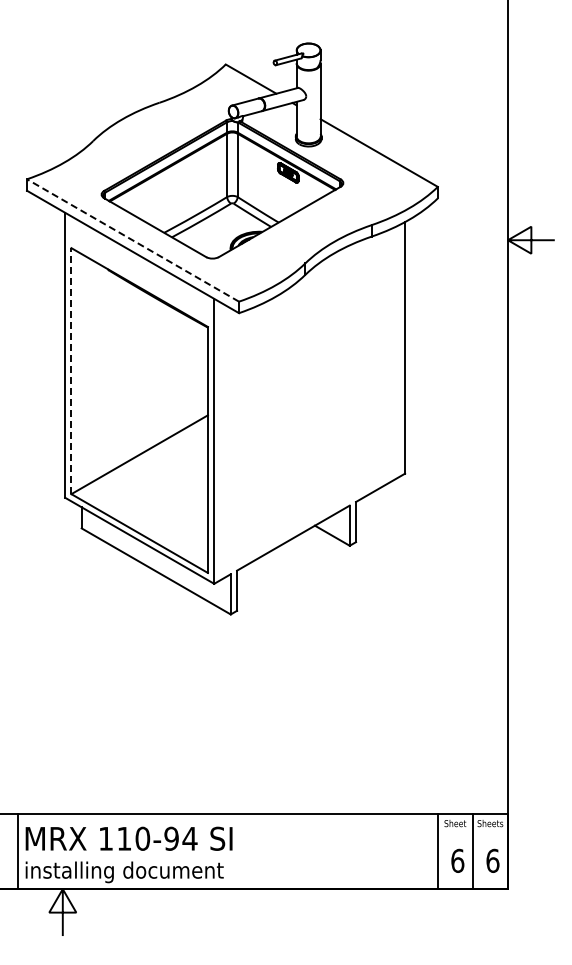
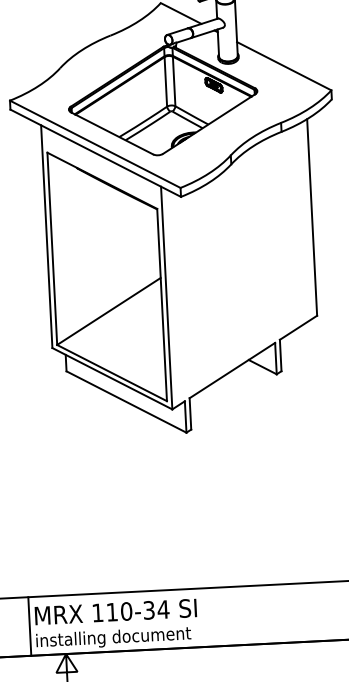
line: (132, 240) -> (94, 144), dashed -> solid
line: (71, 371) -> (52, 249), dashed -> solid
text: (171, 838) -> (149, 610), 110-94 -> 110-34

